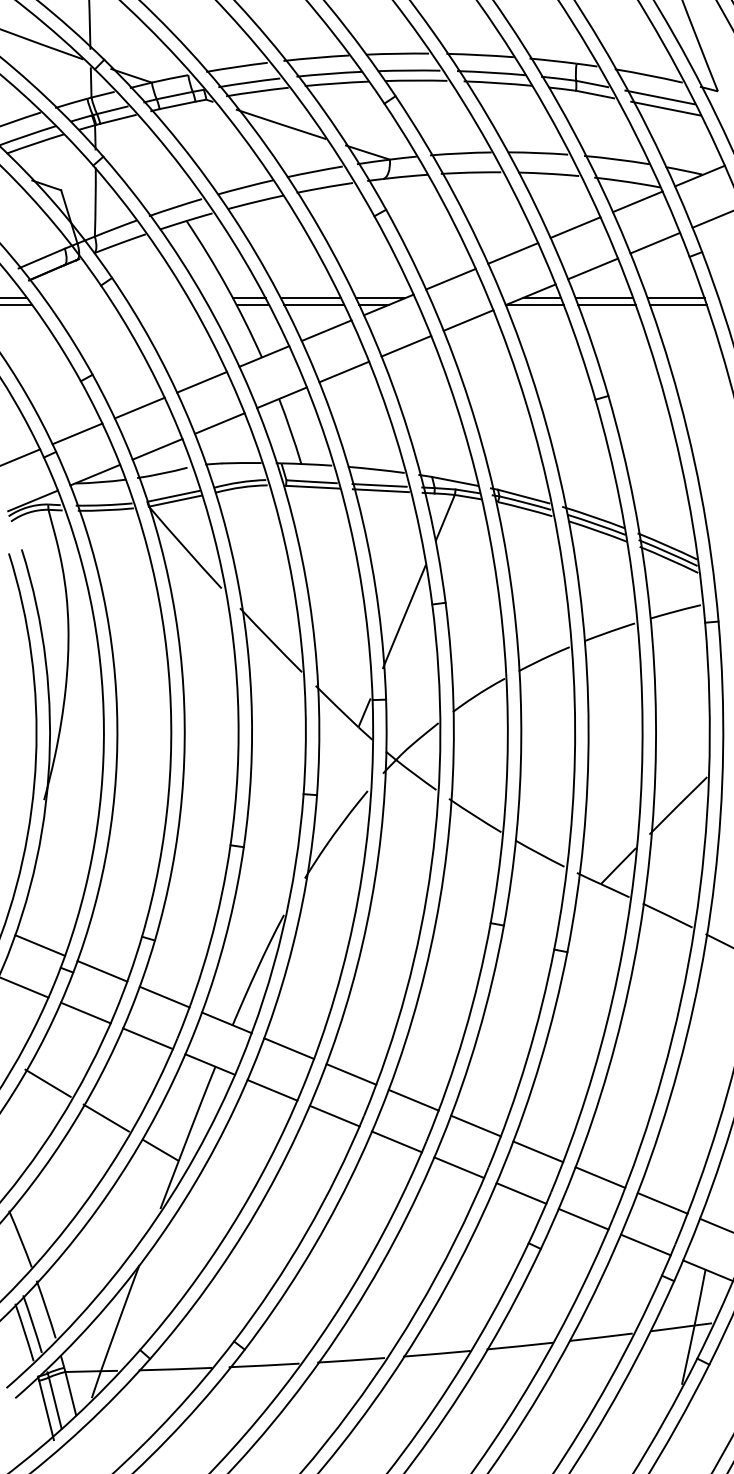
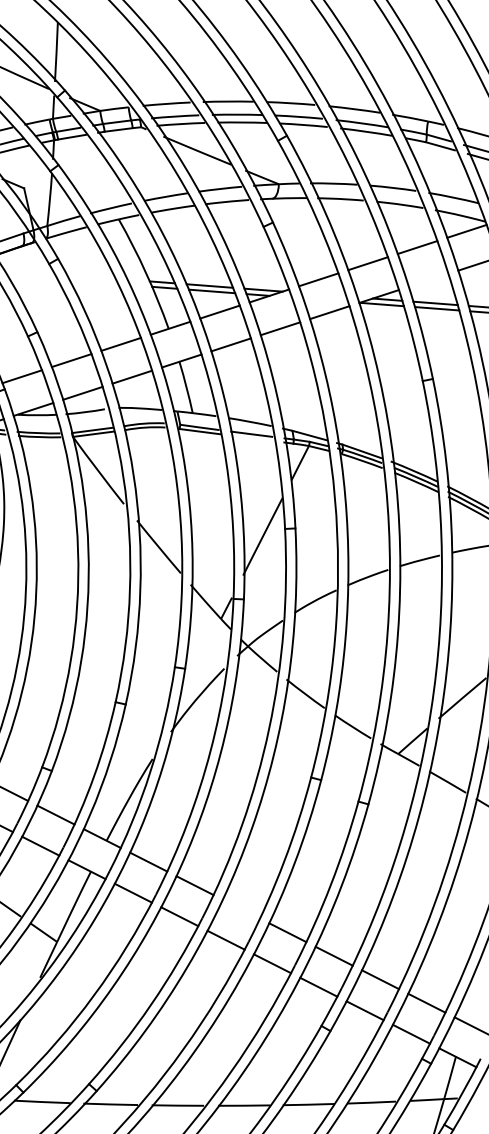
line: (593, 268) -> (428, 280), removed
line: (380, 490) -> (252, 438), removed
line: (413, 1099) -> (241, 908), removed

